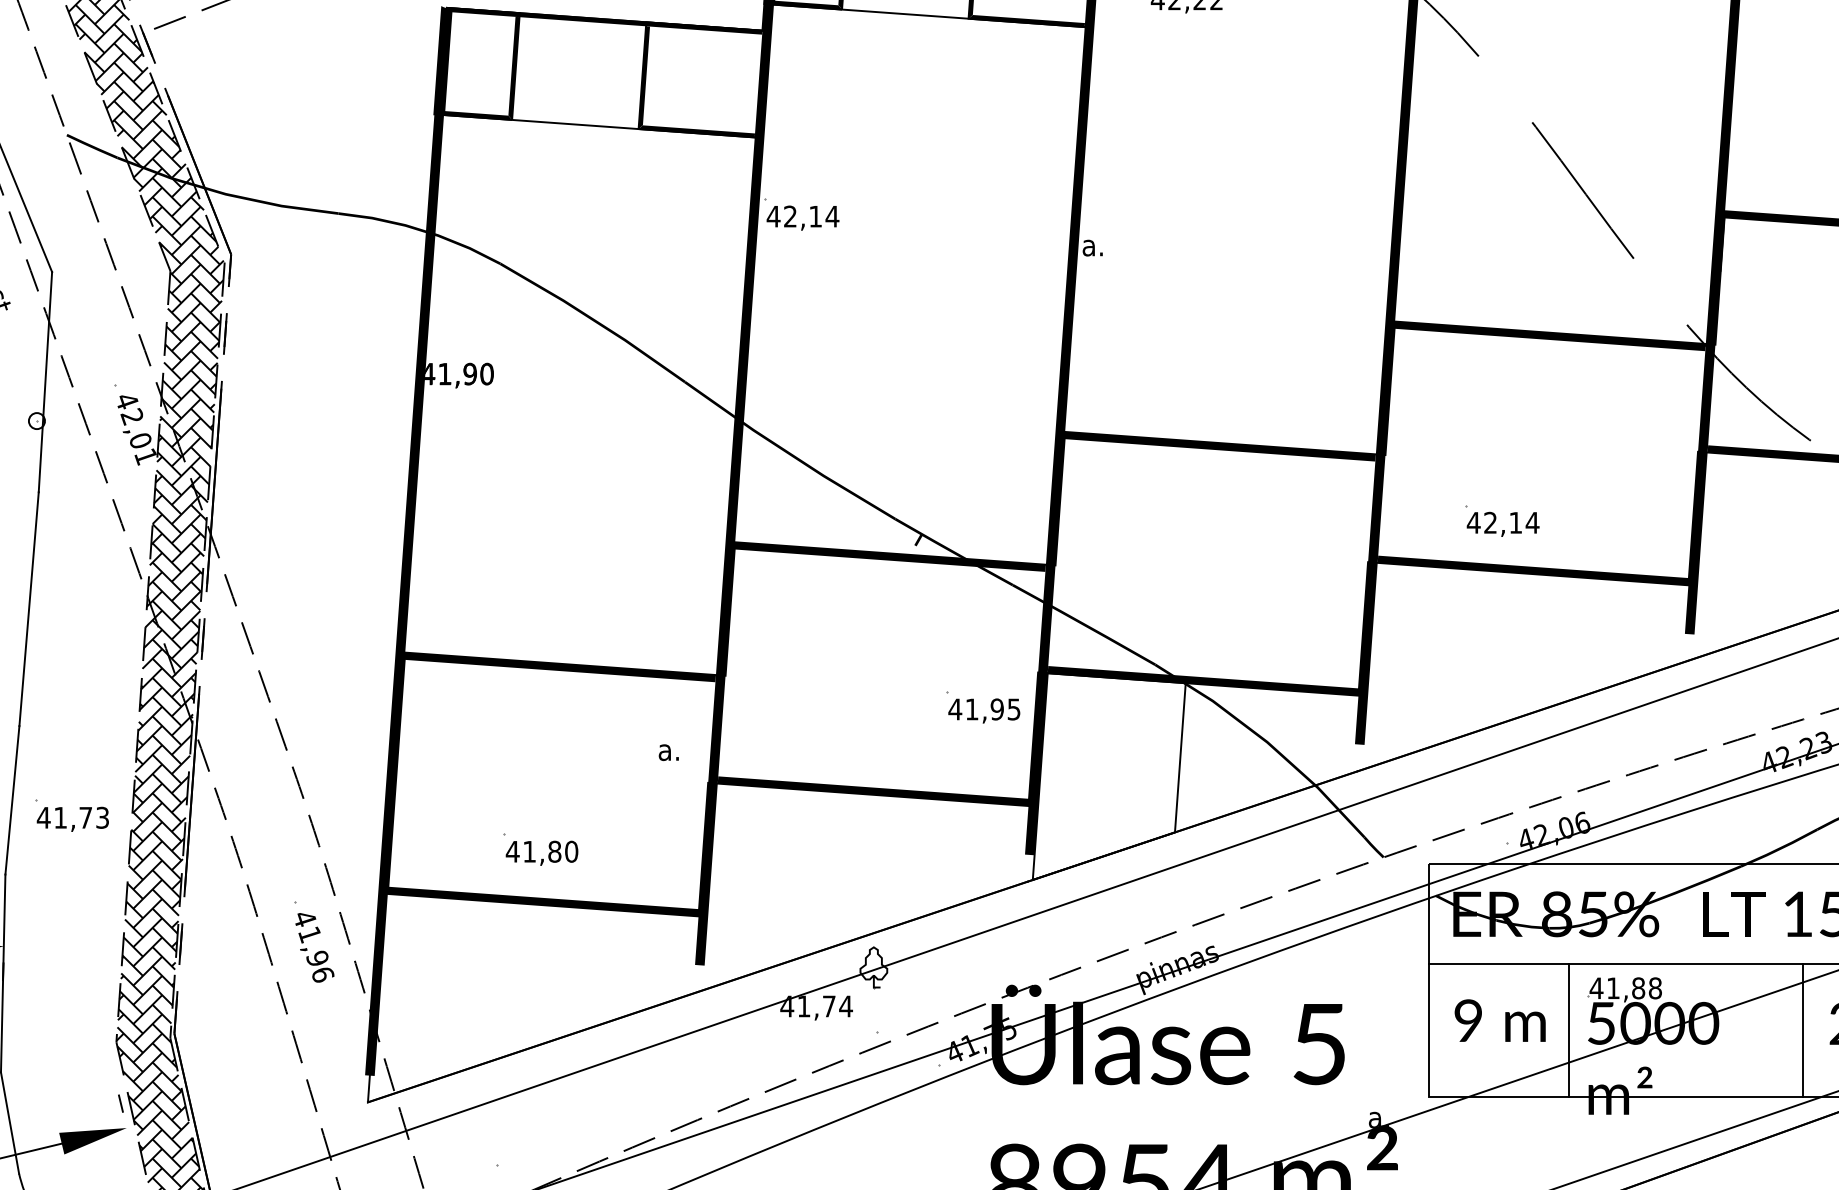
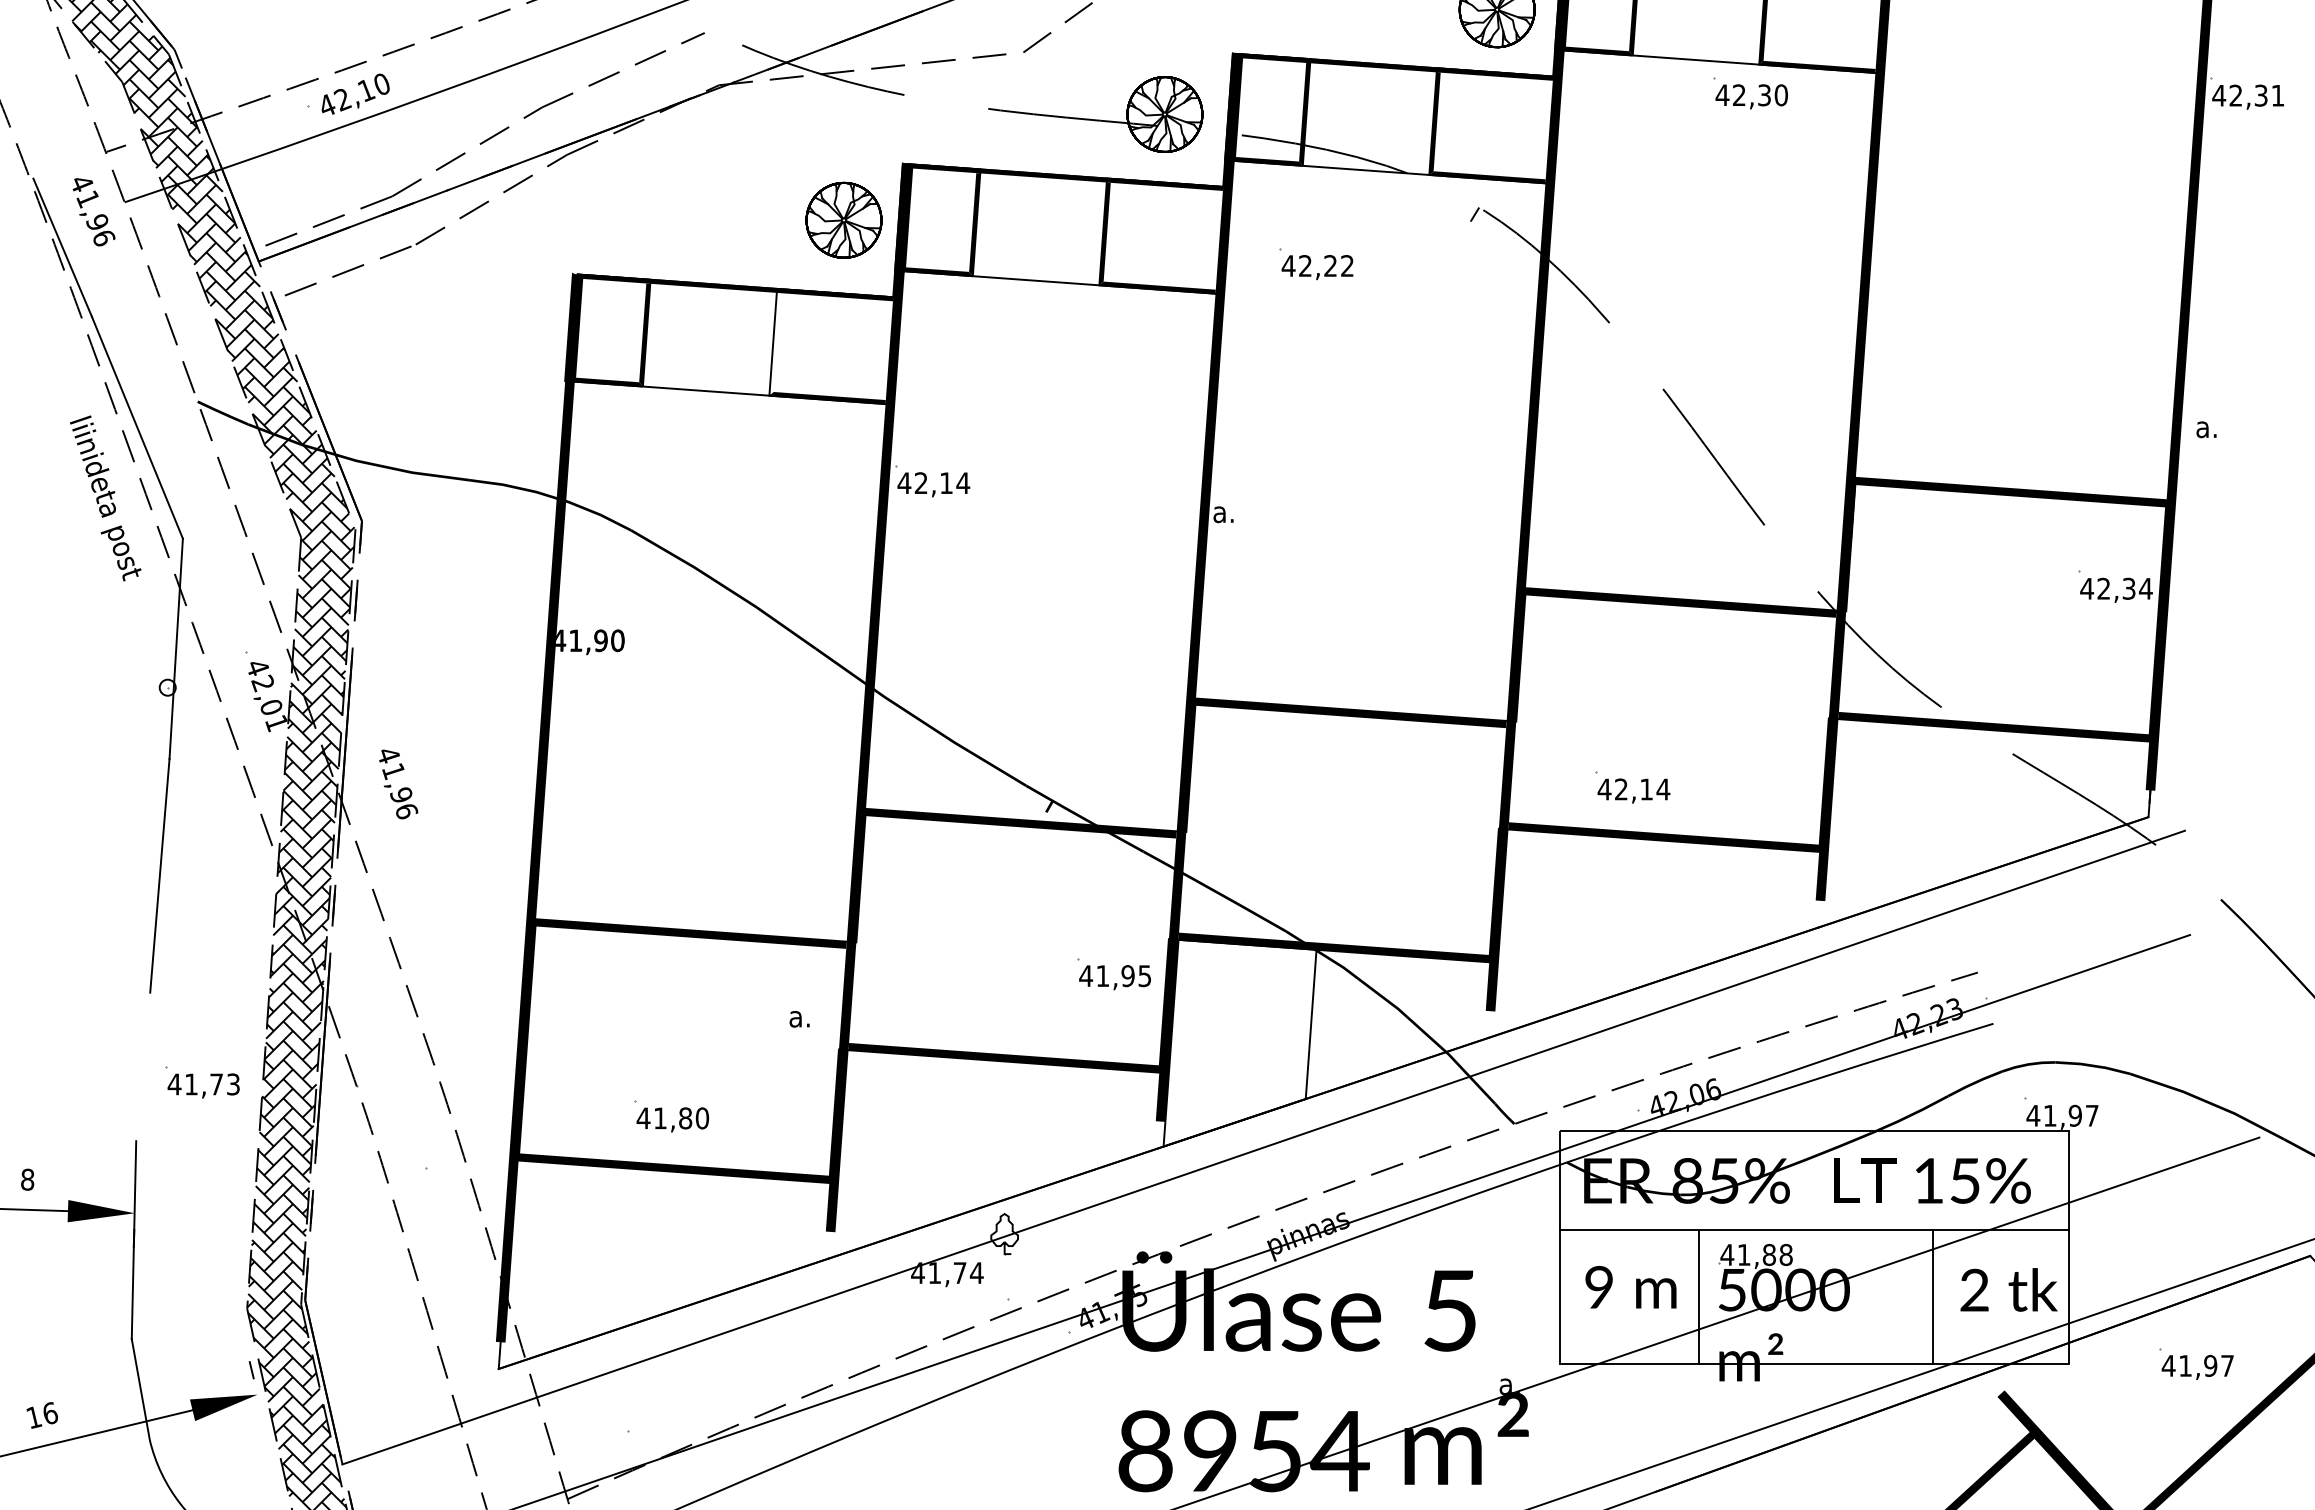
fill: (643, 76) -> (774, 343), removed
line: (12, 799) -> (143, 1066), removed
text: (314, 947) -> (398, 784), moved

